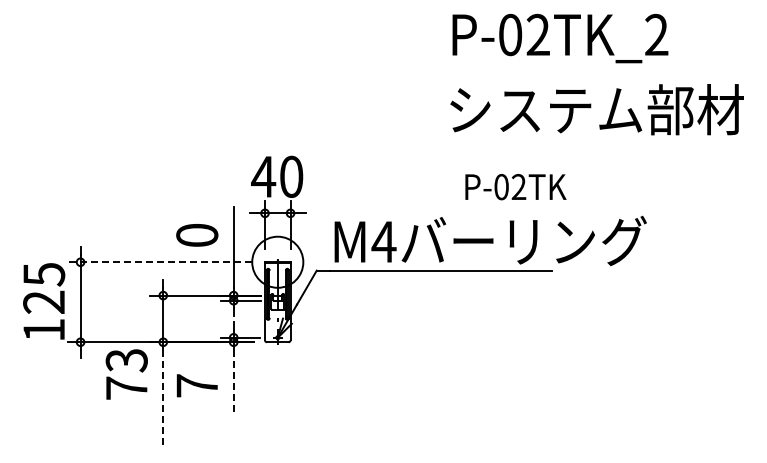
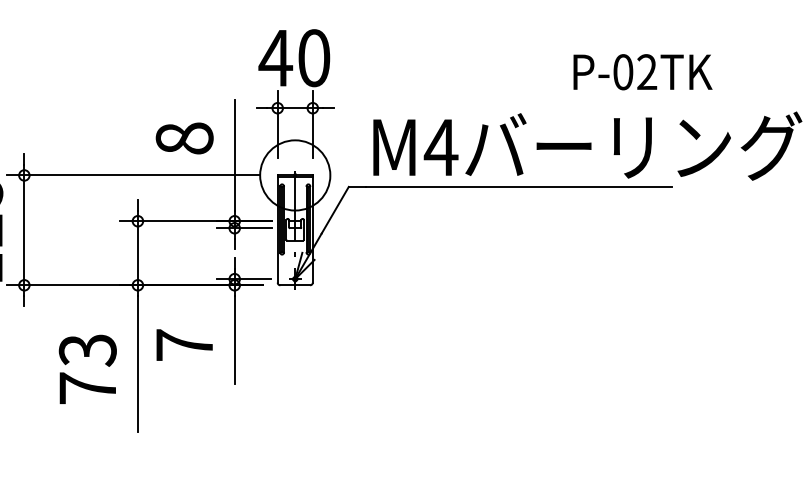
text: (515, 187) -> (642, 72), moved
text: (197, 234) -> (184, 137), 0 -> 8
line: (159, 262) -> (132, 175), dashed -> solid
text: (126, 374) -> (87, 369), moved
line: (233, 382) -> (234, 340), dashed -> solid
line: (163, 399) -> (138, 363), dashed -> solid

